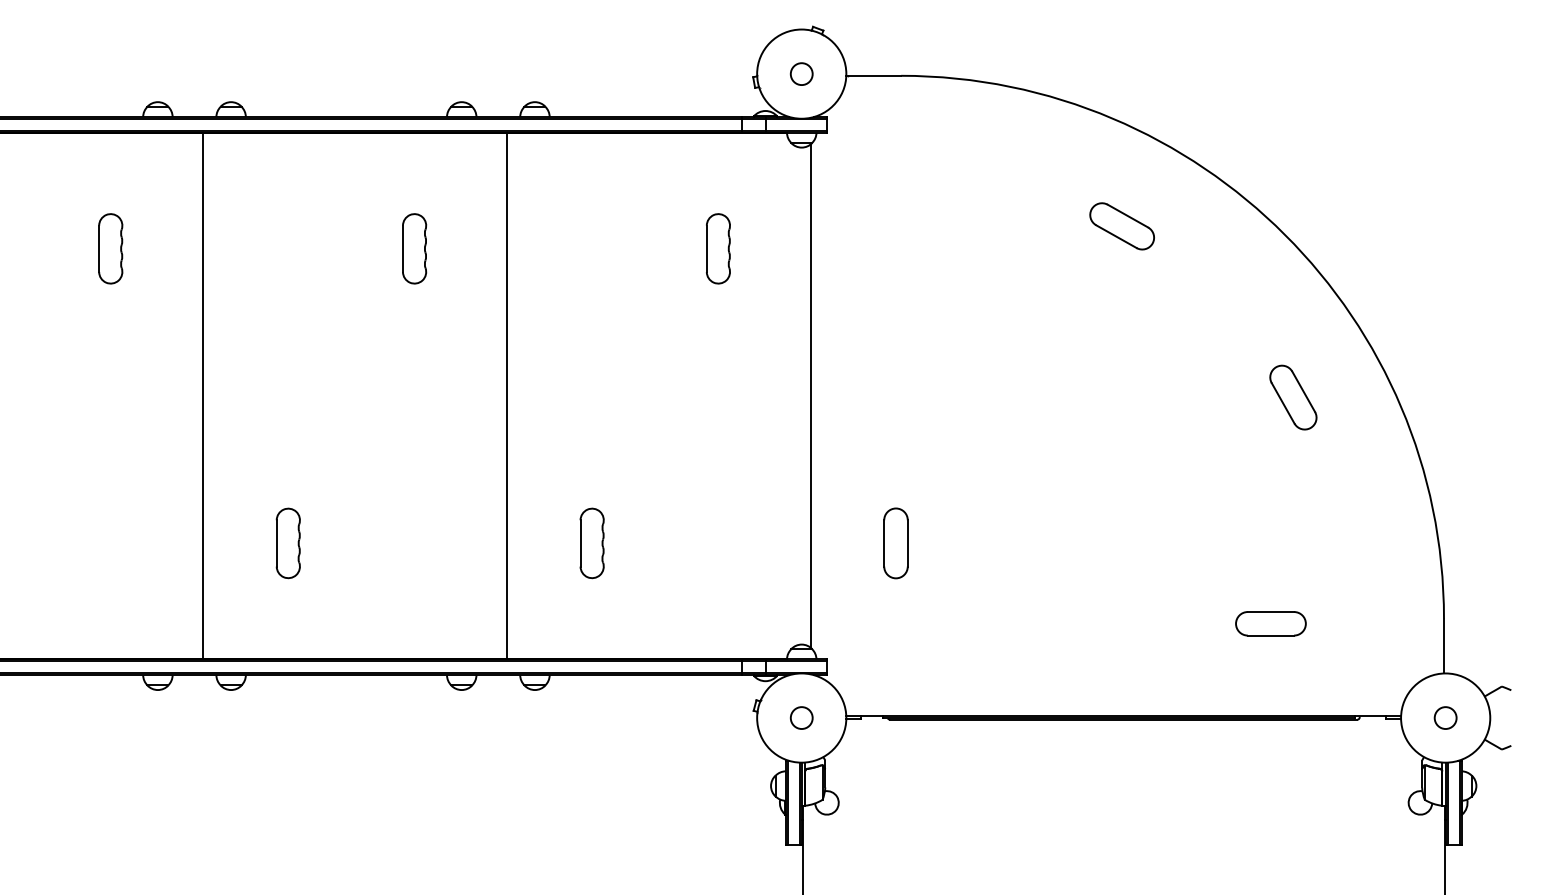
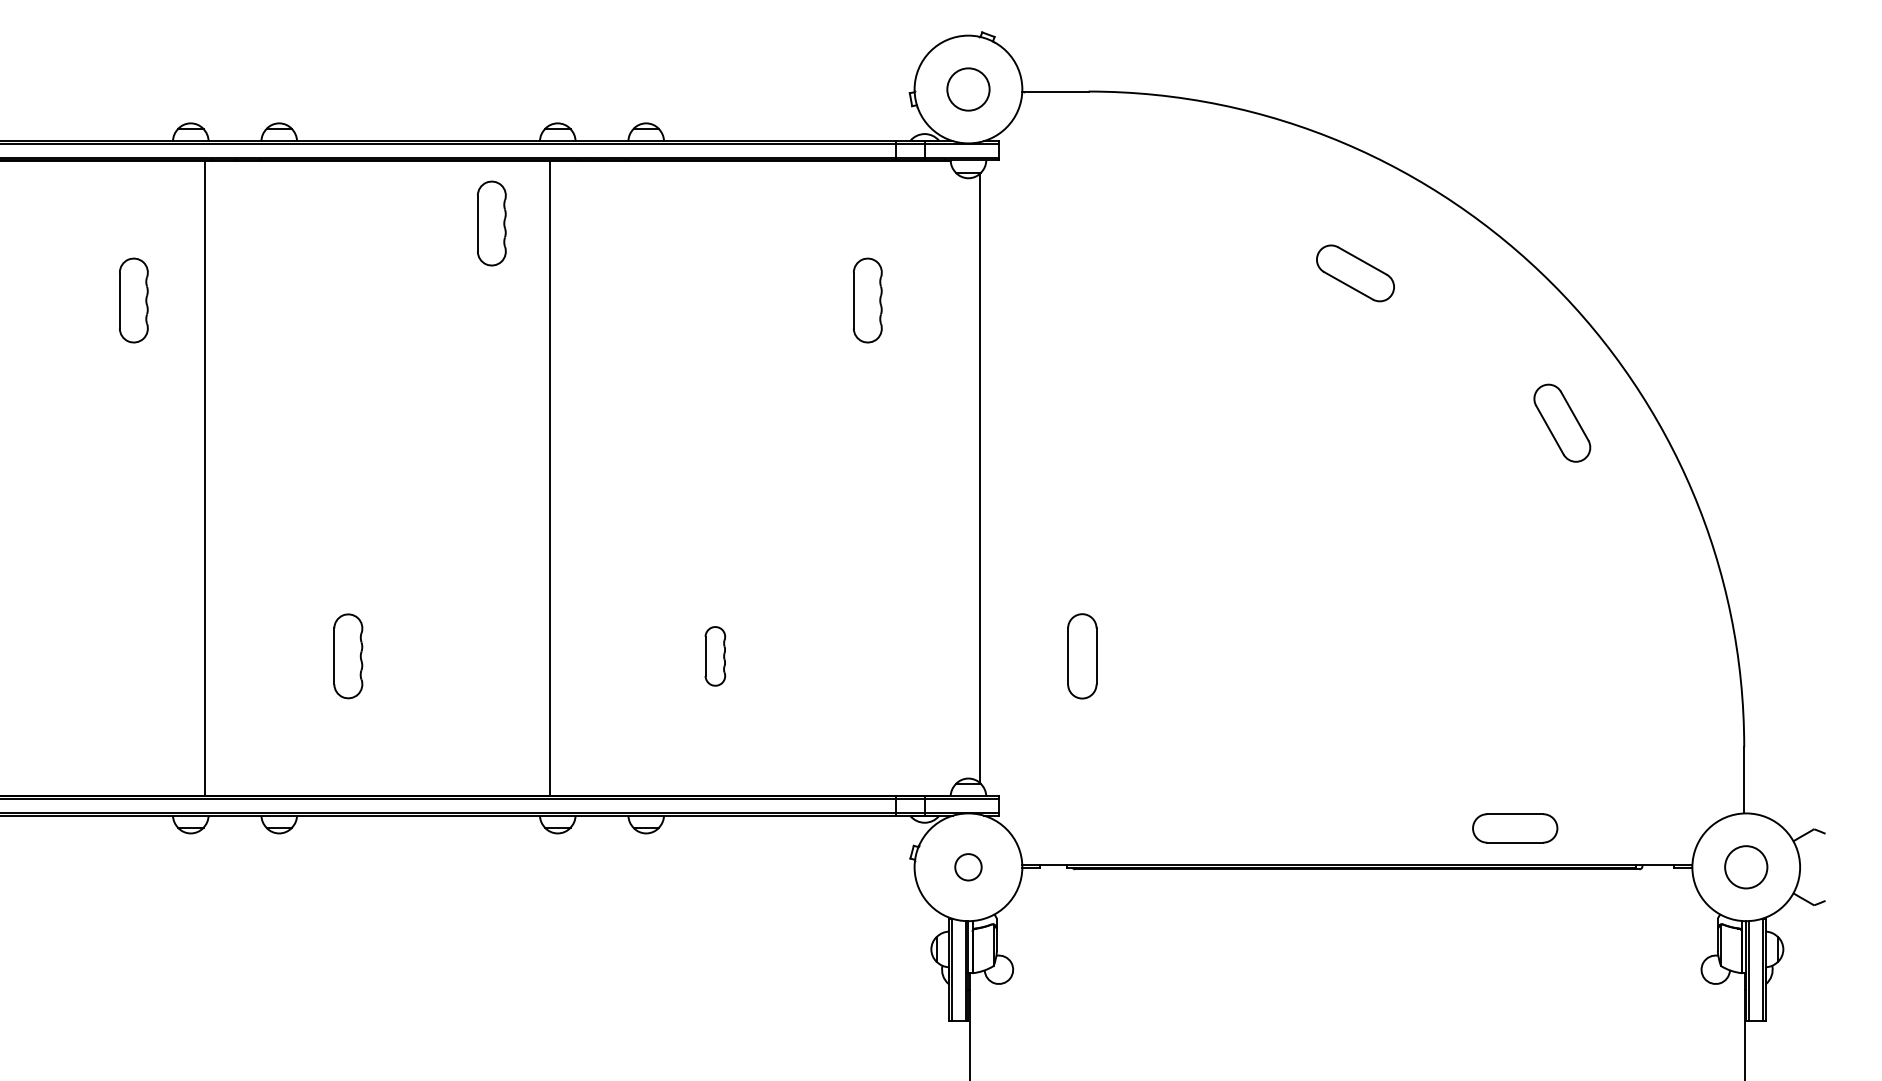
circle: (801, 74) -> (968, 89), size x1.6
part: (414, 248) -> (491, 223), moved
line: (203, 396) -> (204, 478), moved
line: (507, 396) -> (549, 478), moved
part: (1293, 396) -> (1562, 422), moved
part: (592, 543) -> (715, 656), size x0.7
part: (1271, 623) -> (1515, 828), moved
circle: (1445, 718) -> (1746, 867), size x1.6

